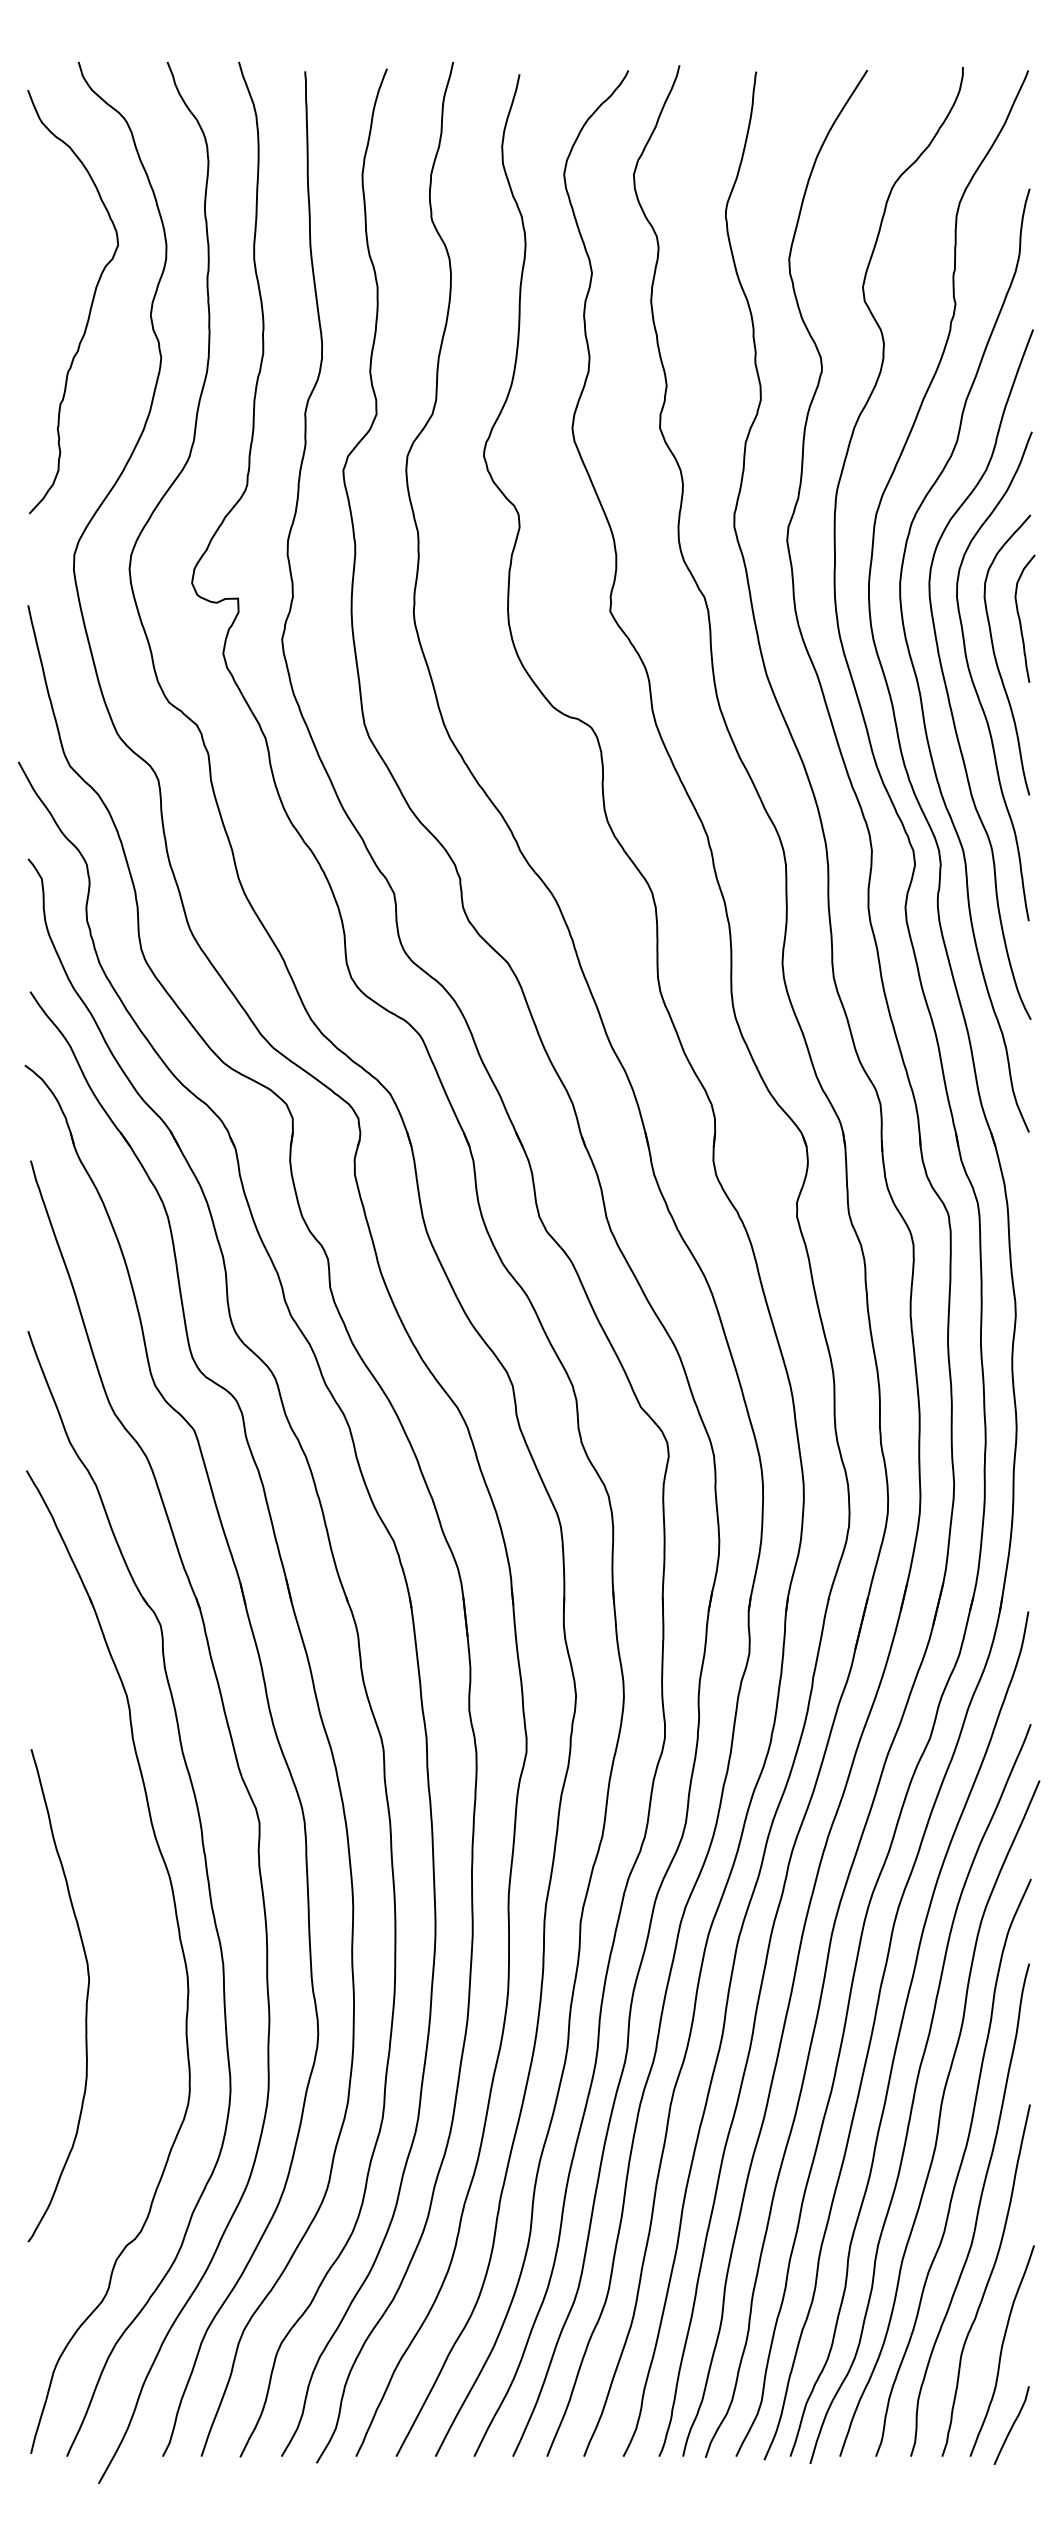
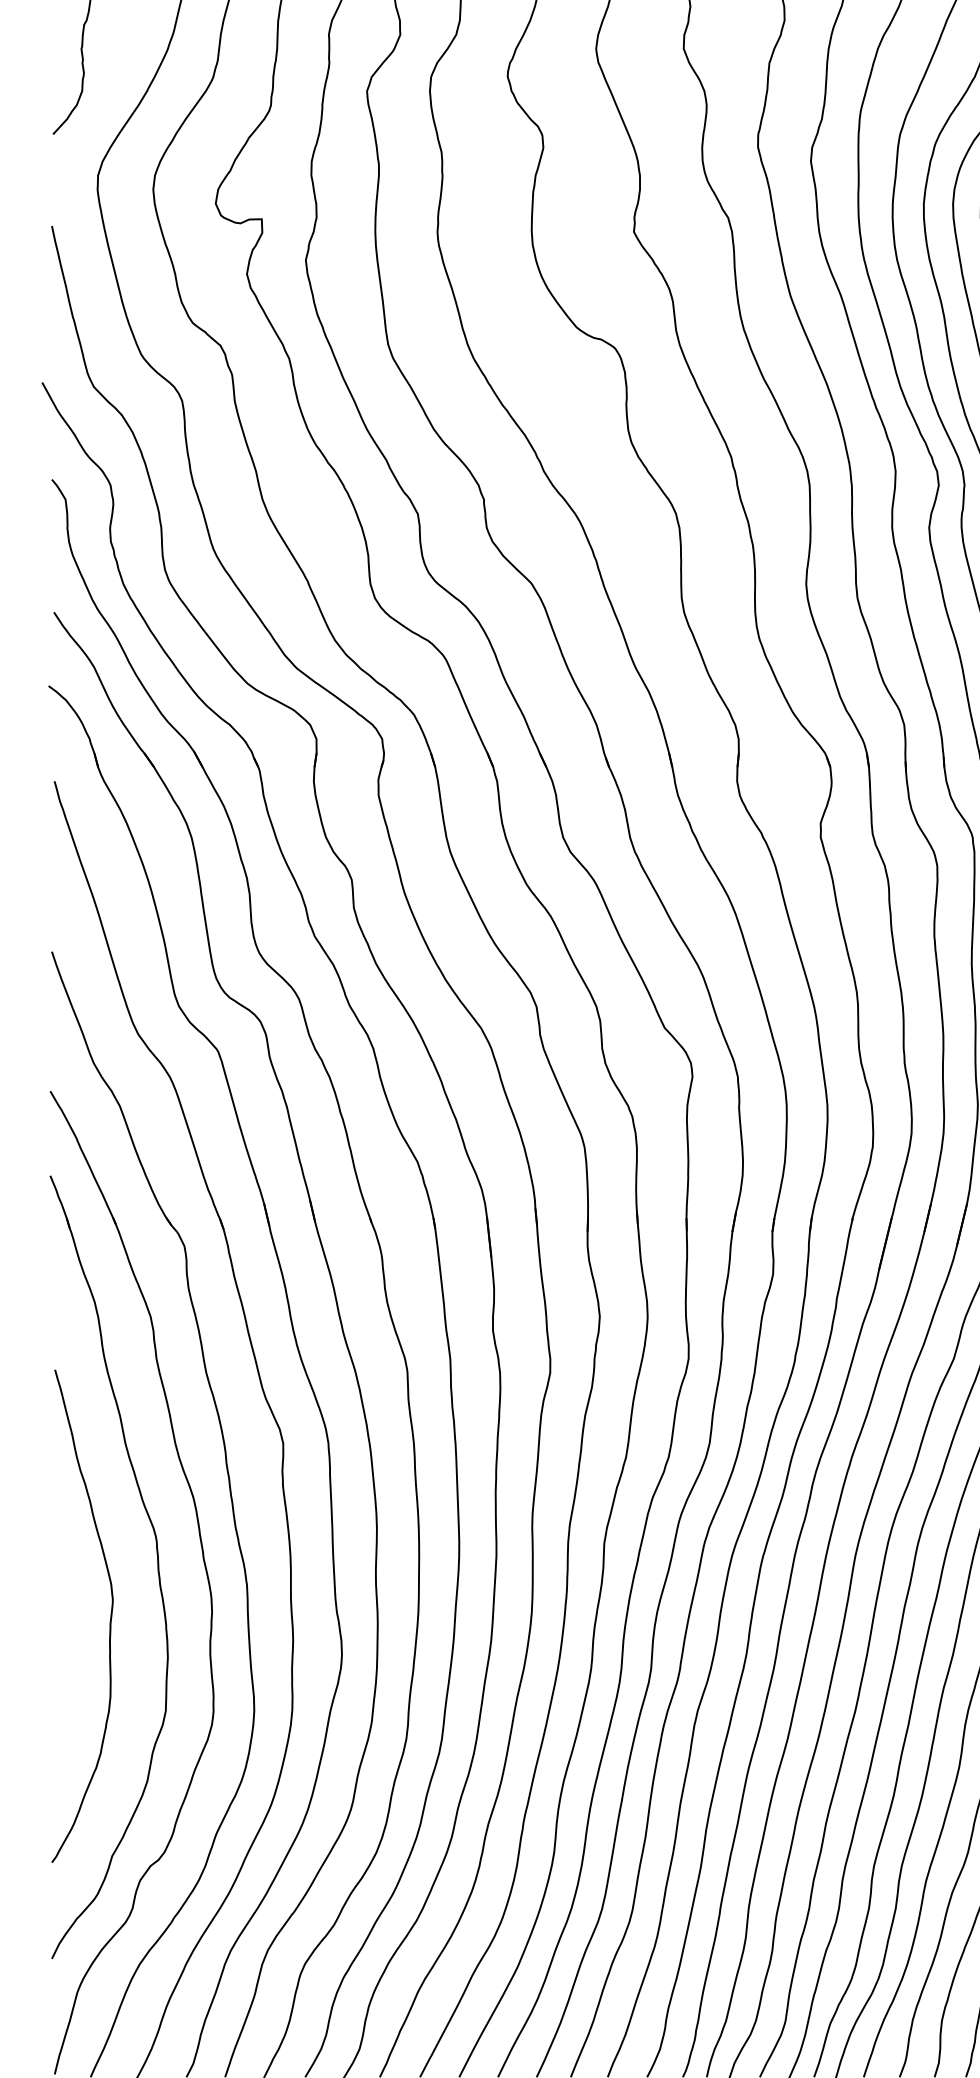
part: (133, 1946) -> (157, 1567), added

